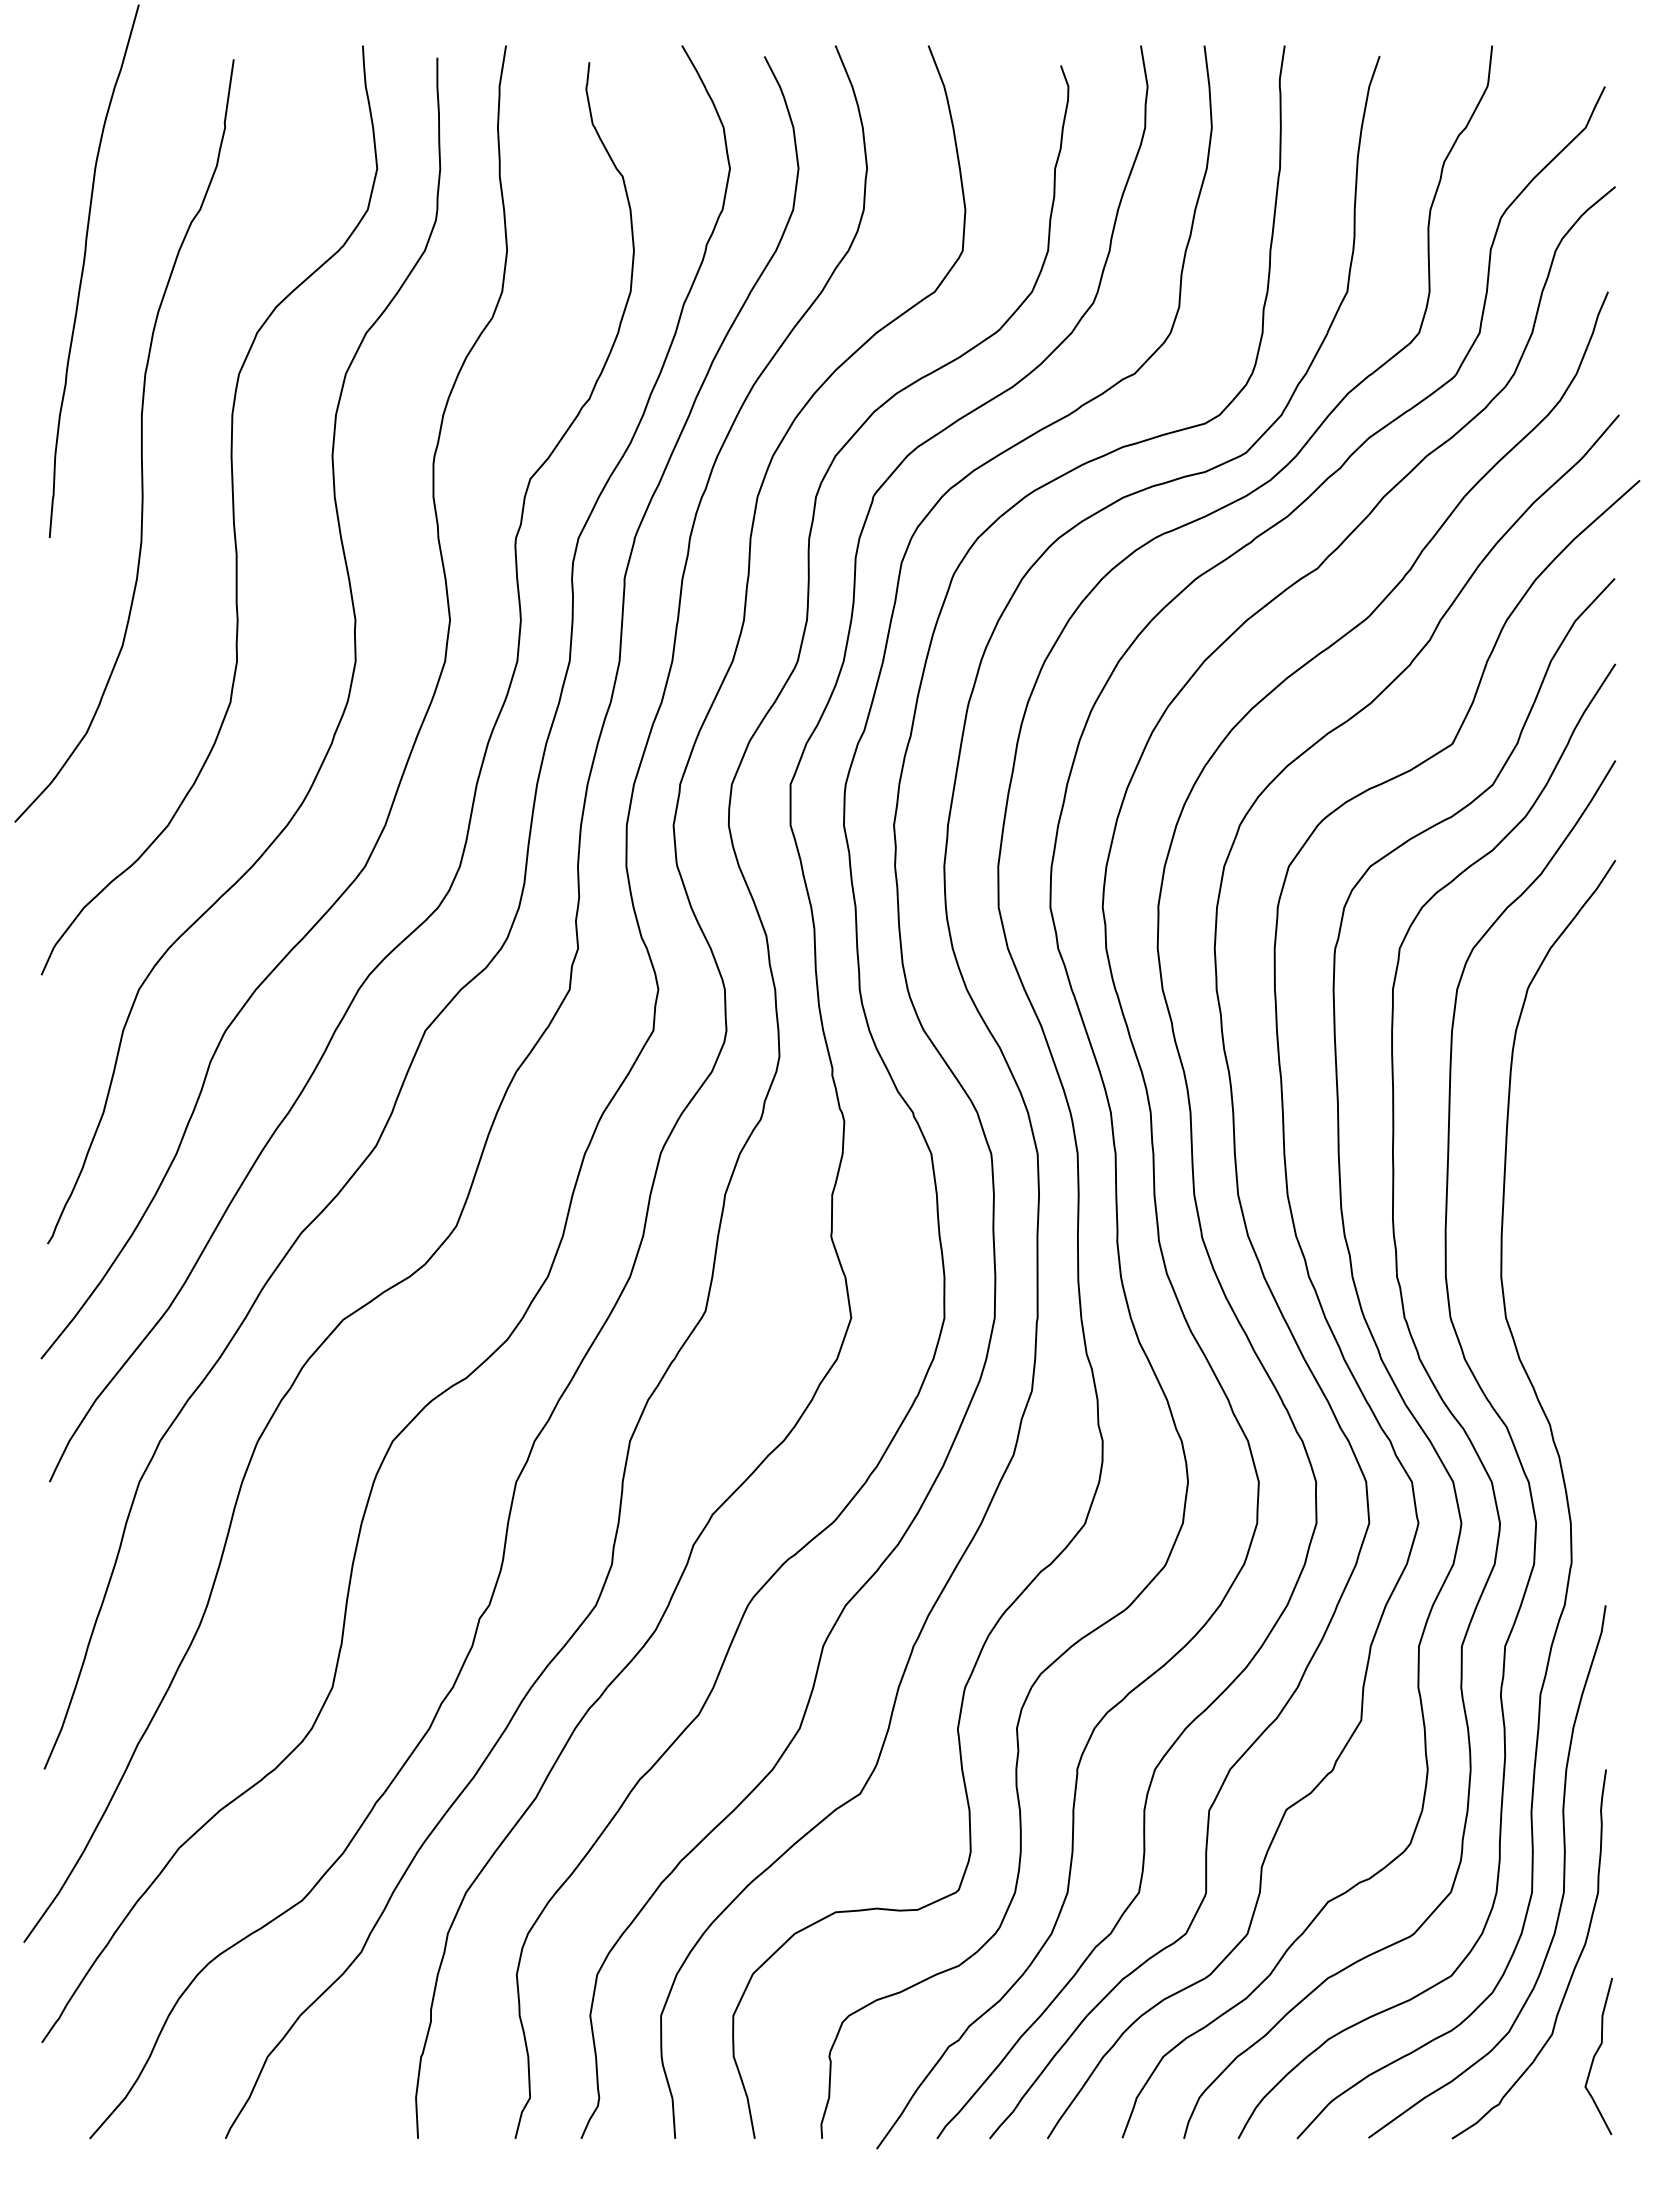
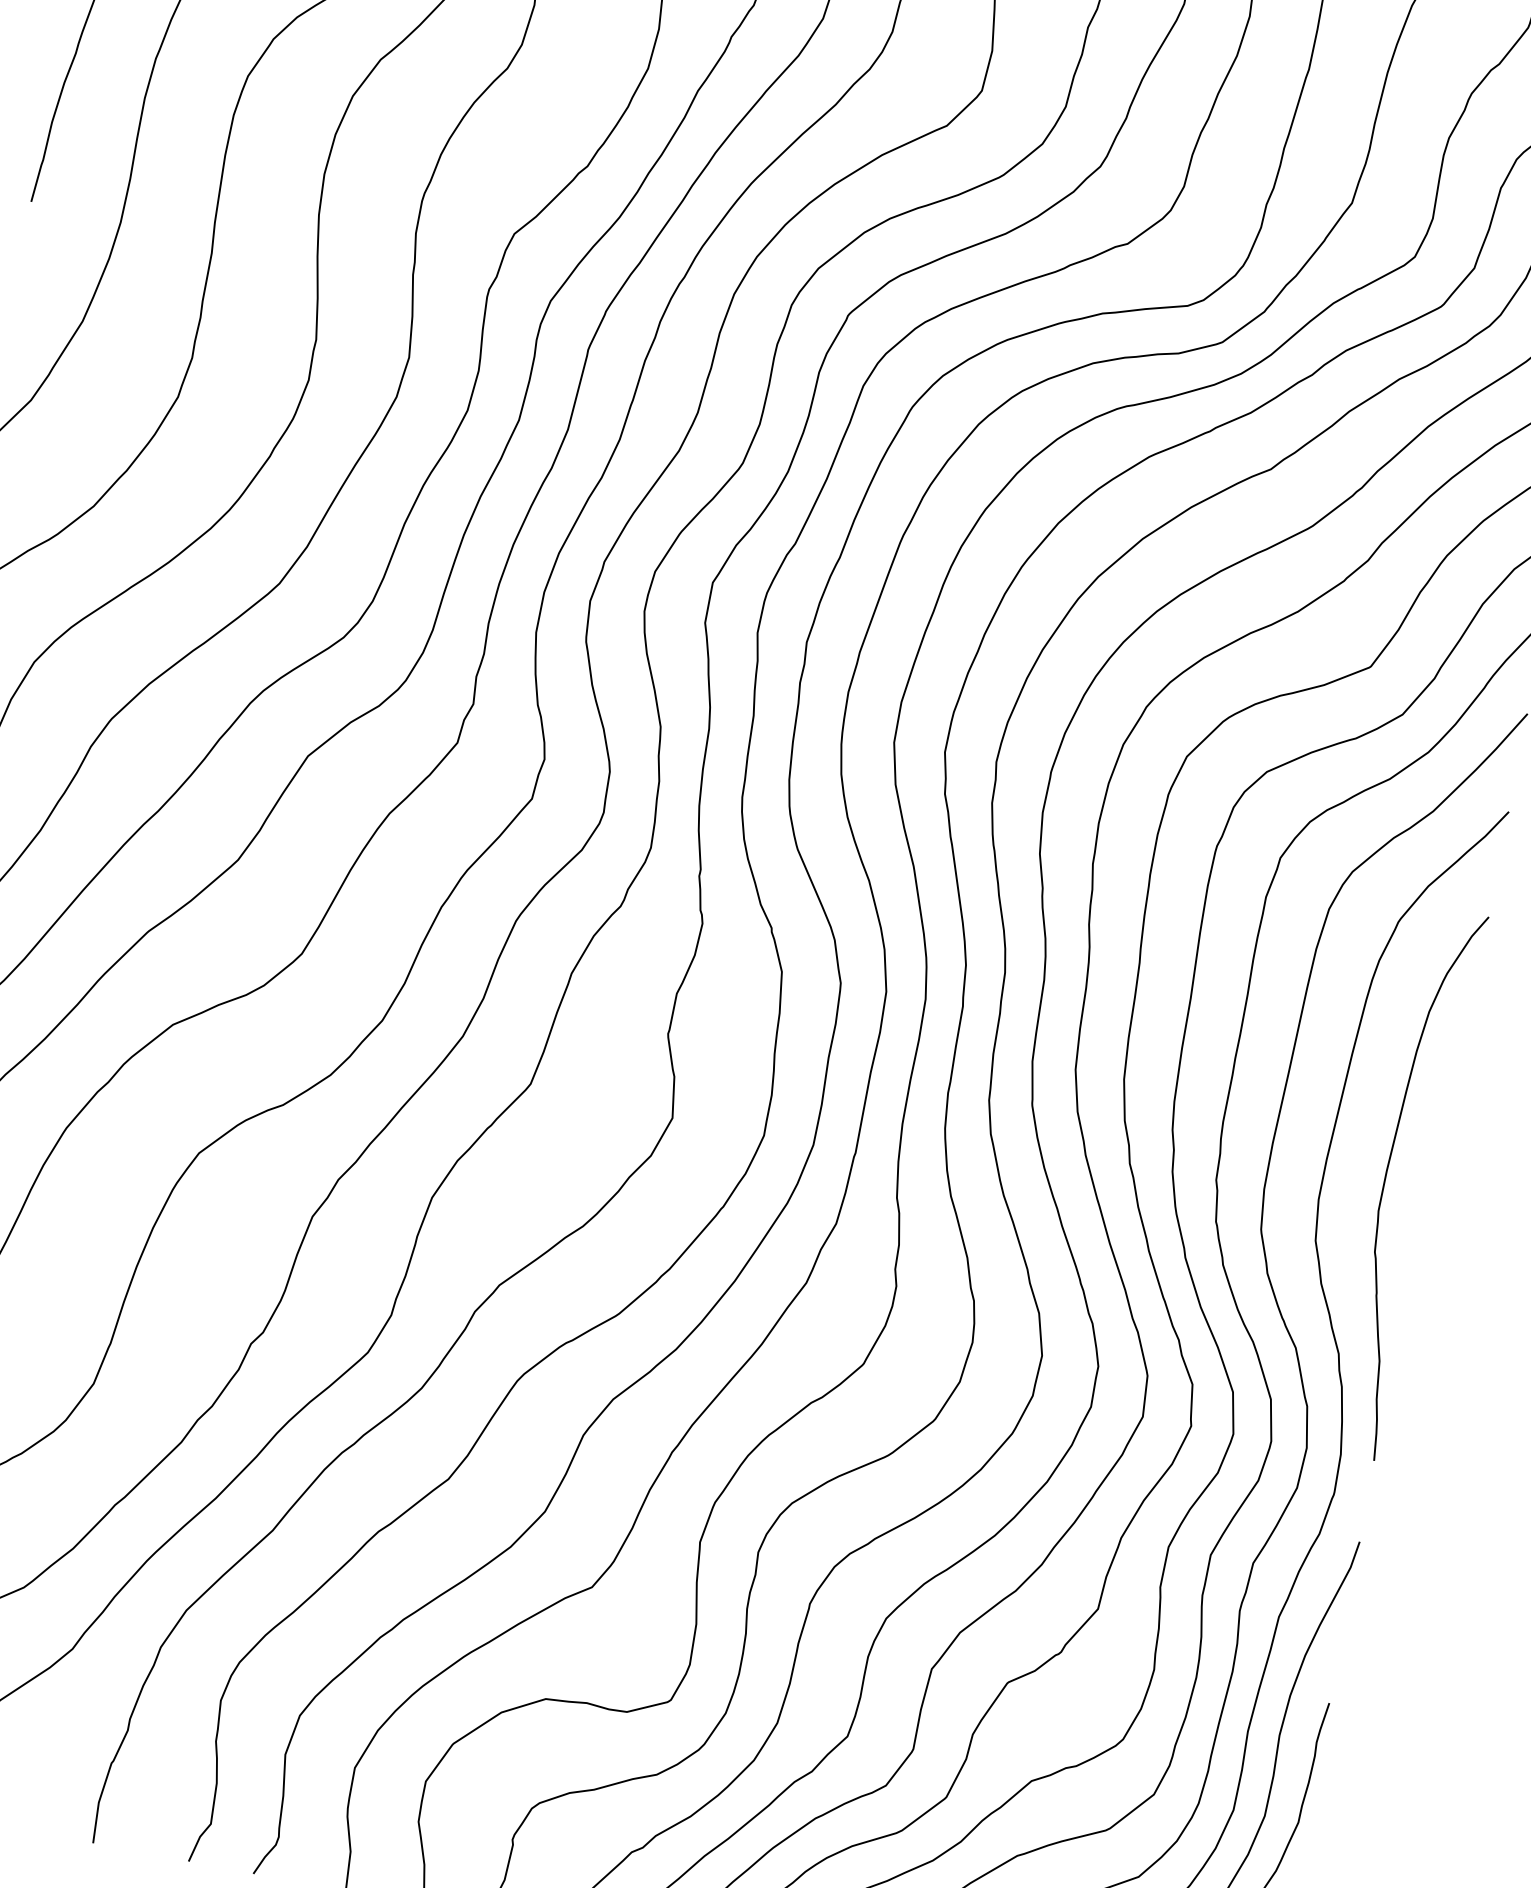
curve: (1563, 1245) -> (1385, 1180), added

